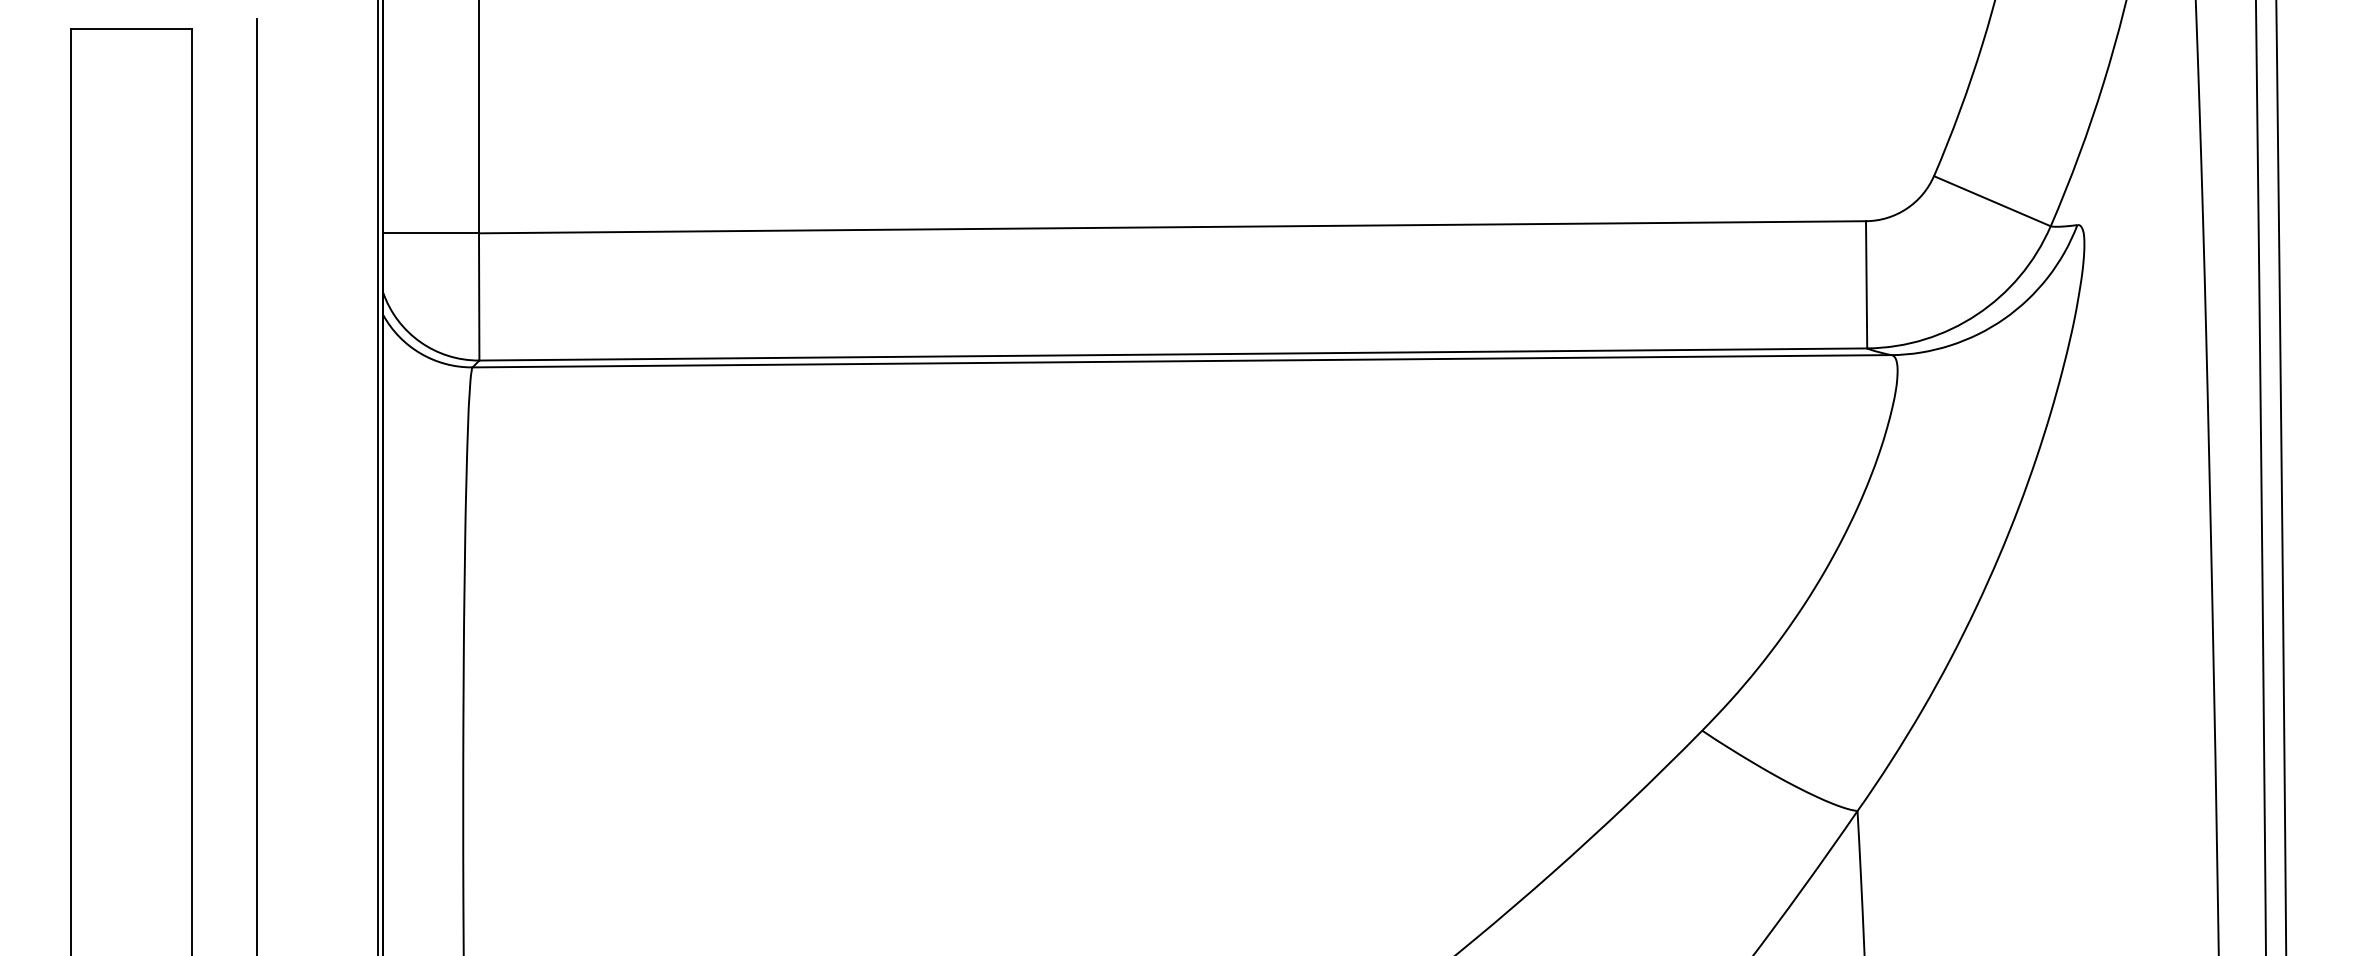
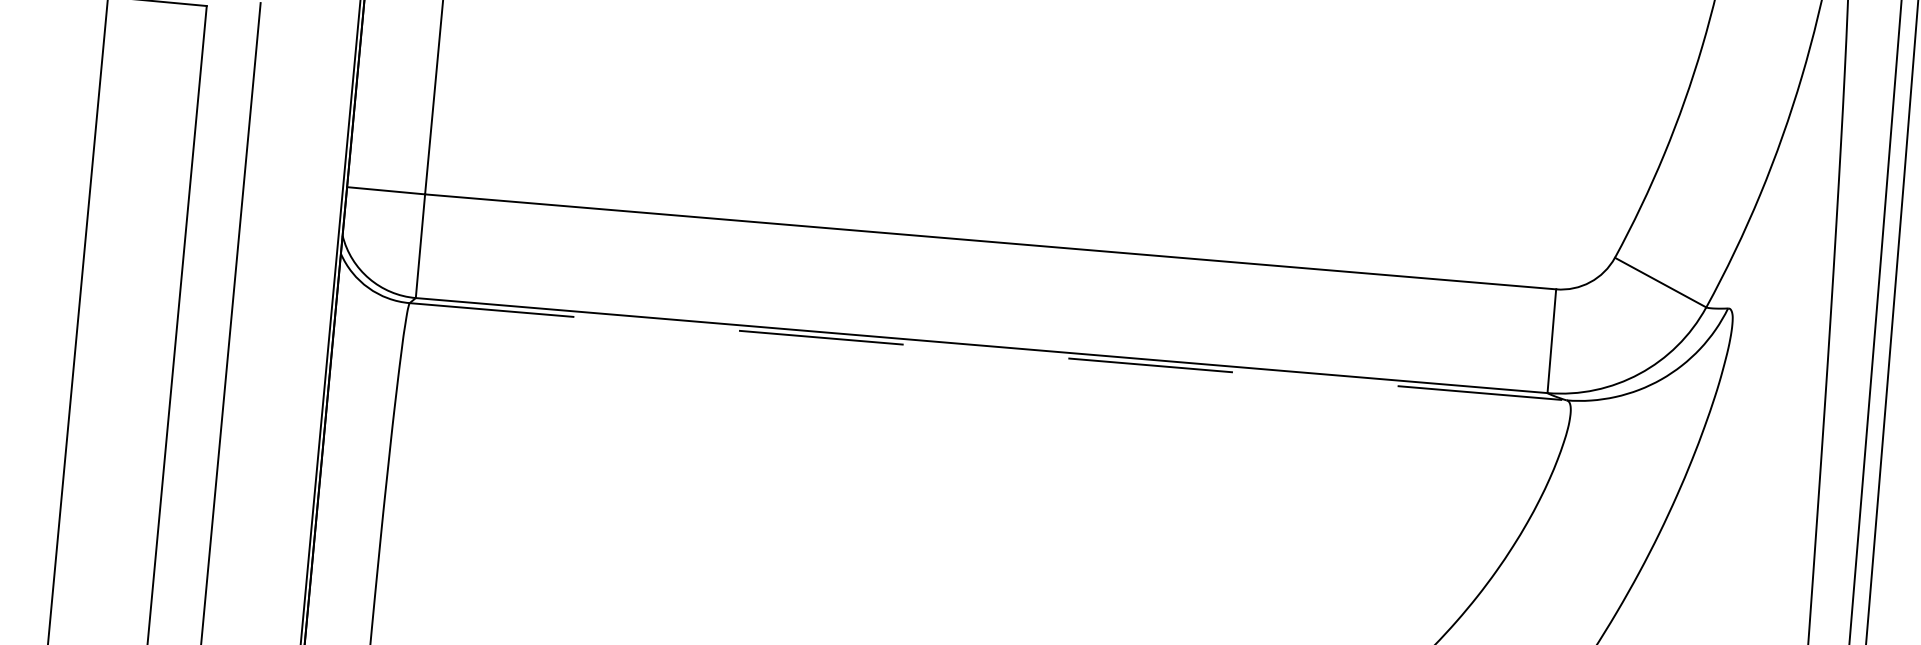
line: (1182, 361) -> (988, 351), solid -> dashed

